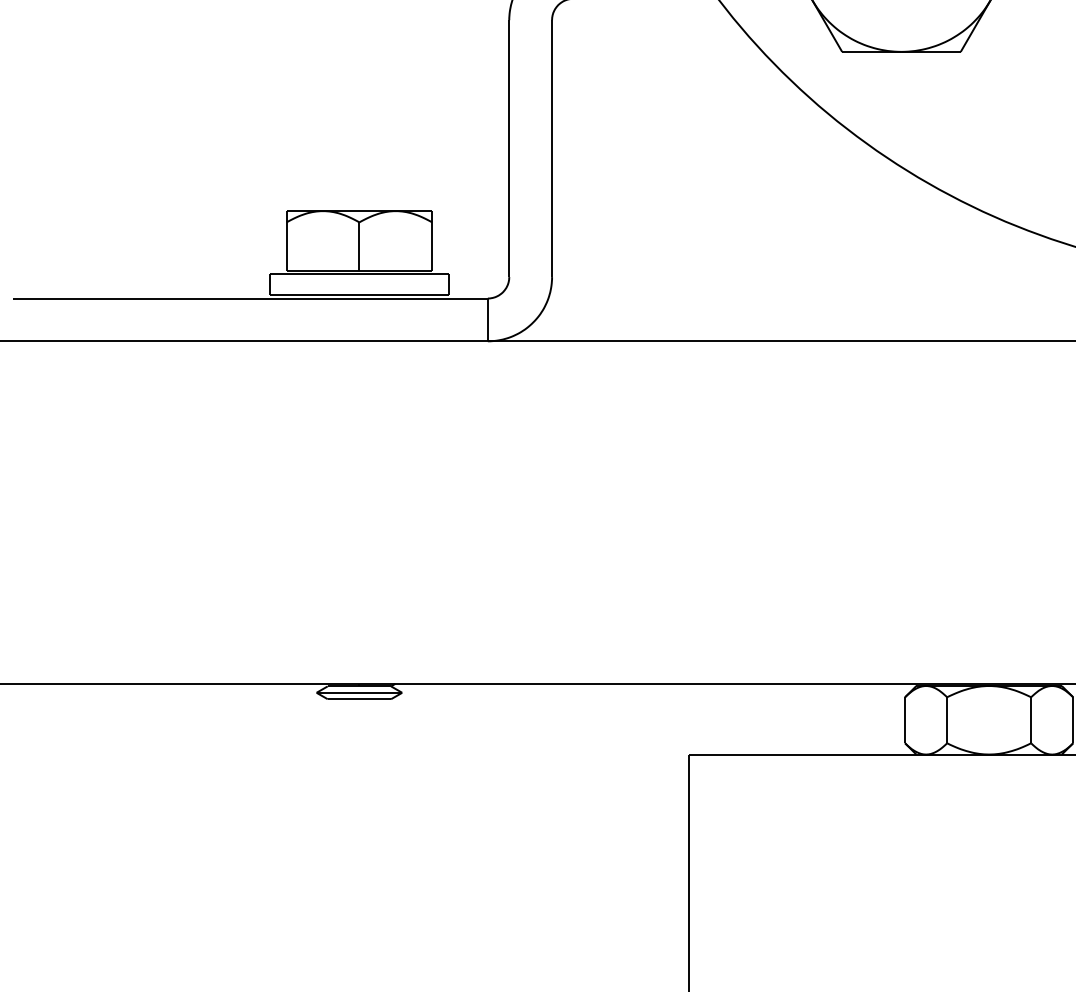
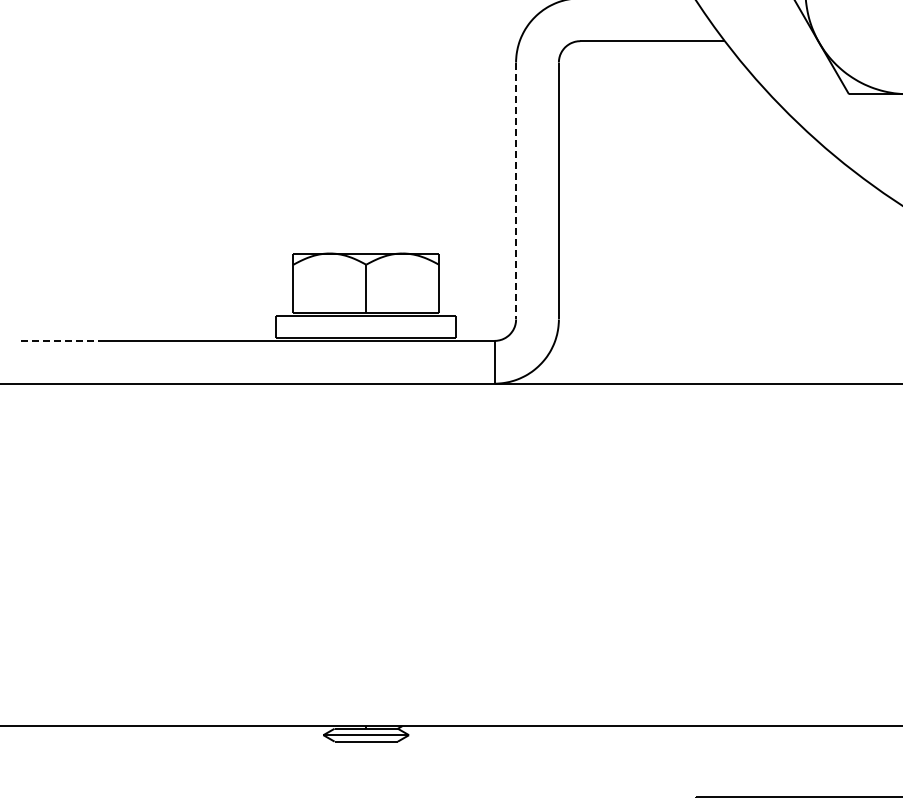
line: (509, 149) -> (516, 191), solid -> dashed
line: (55, 298) -> (62, 340), solid -> dashed

